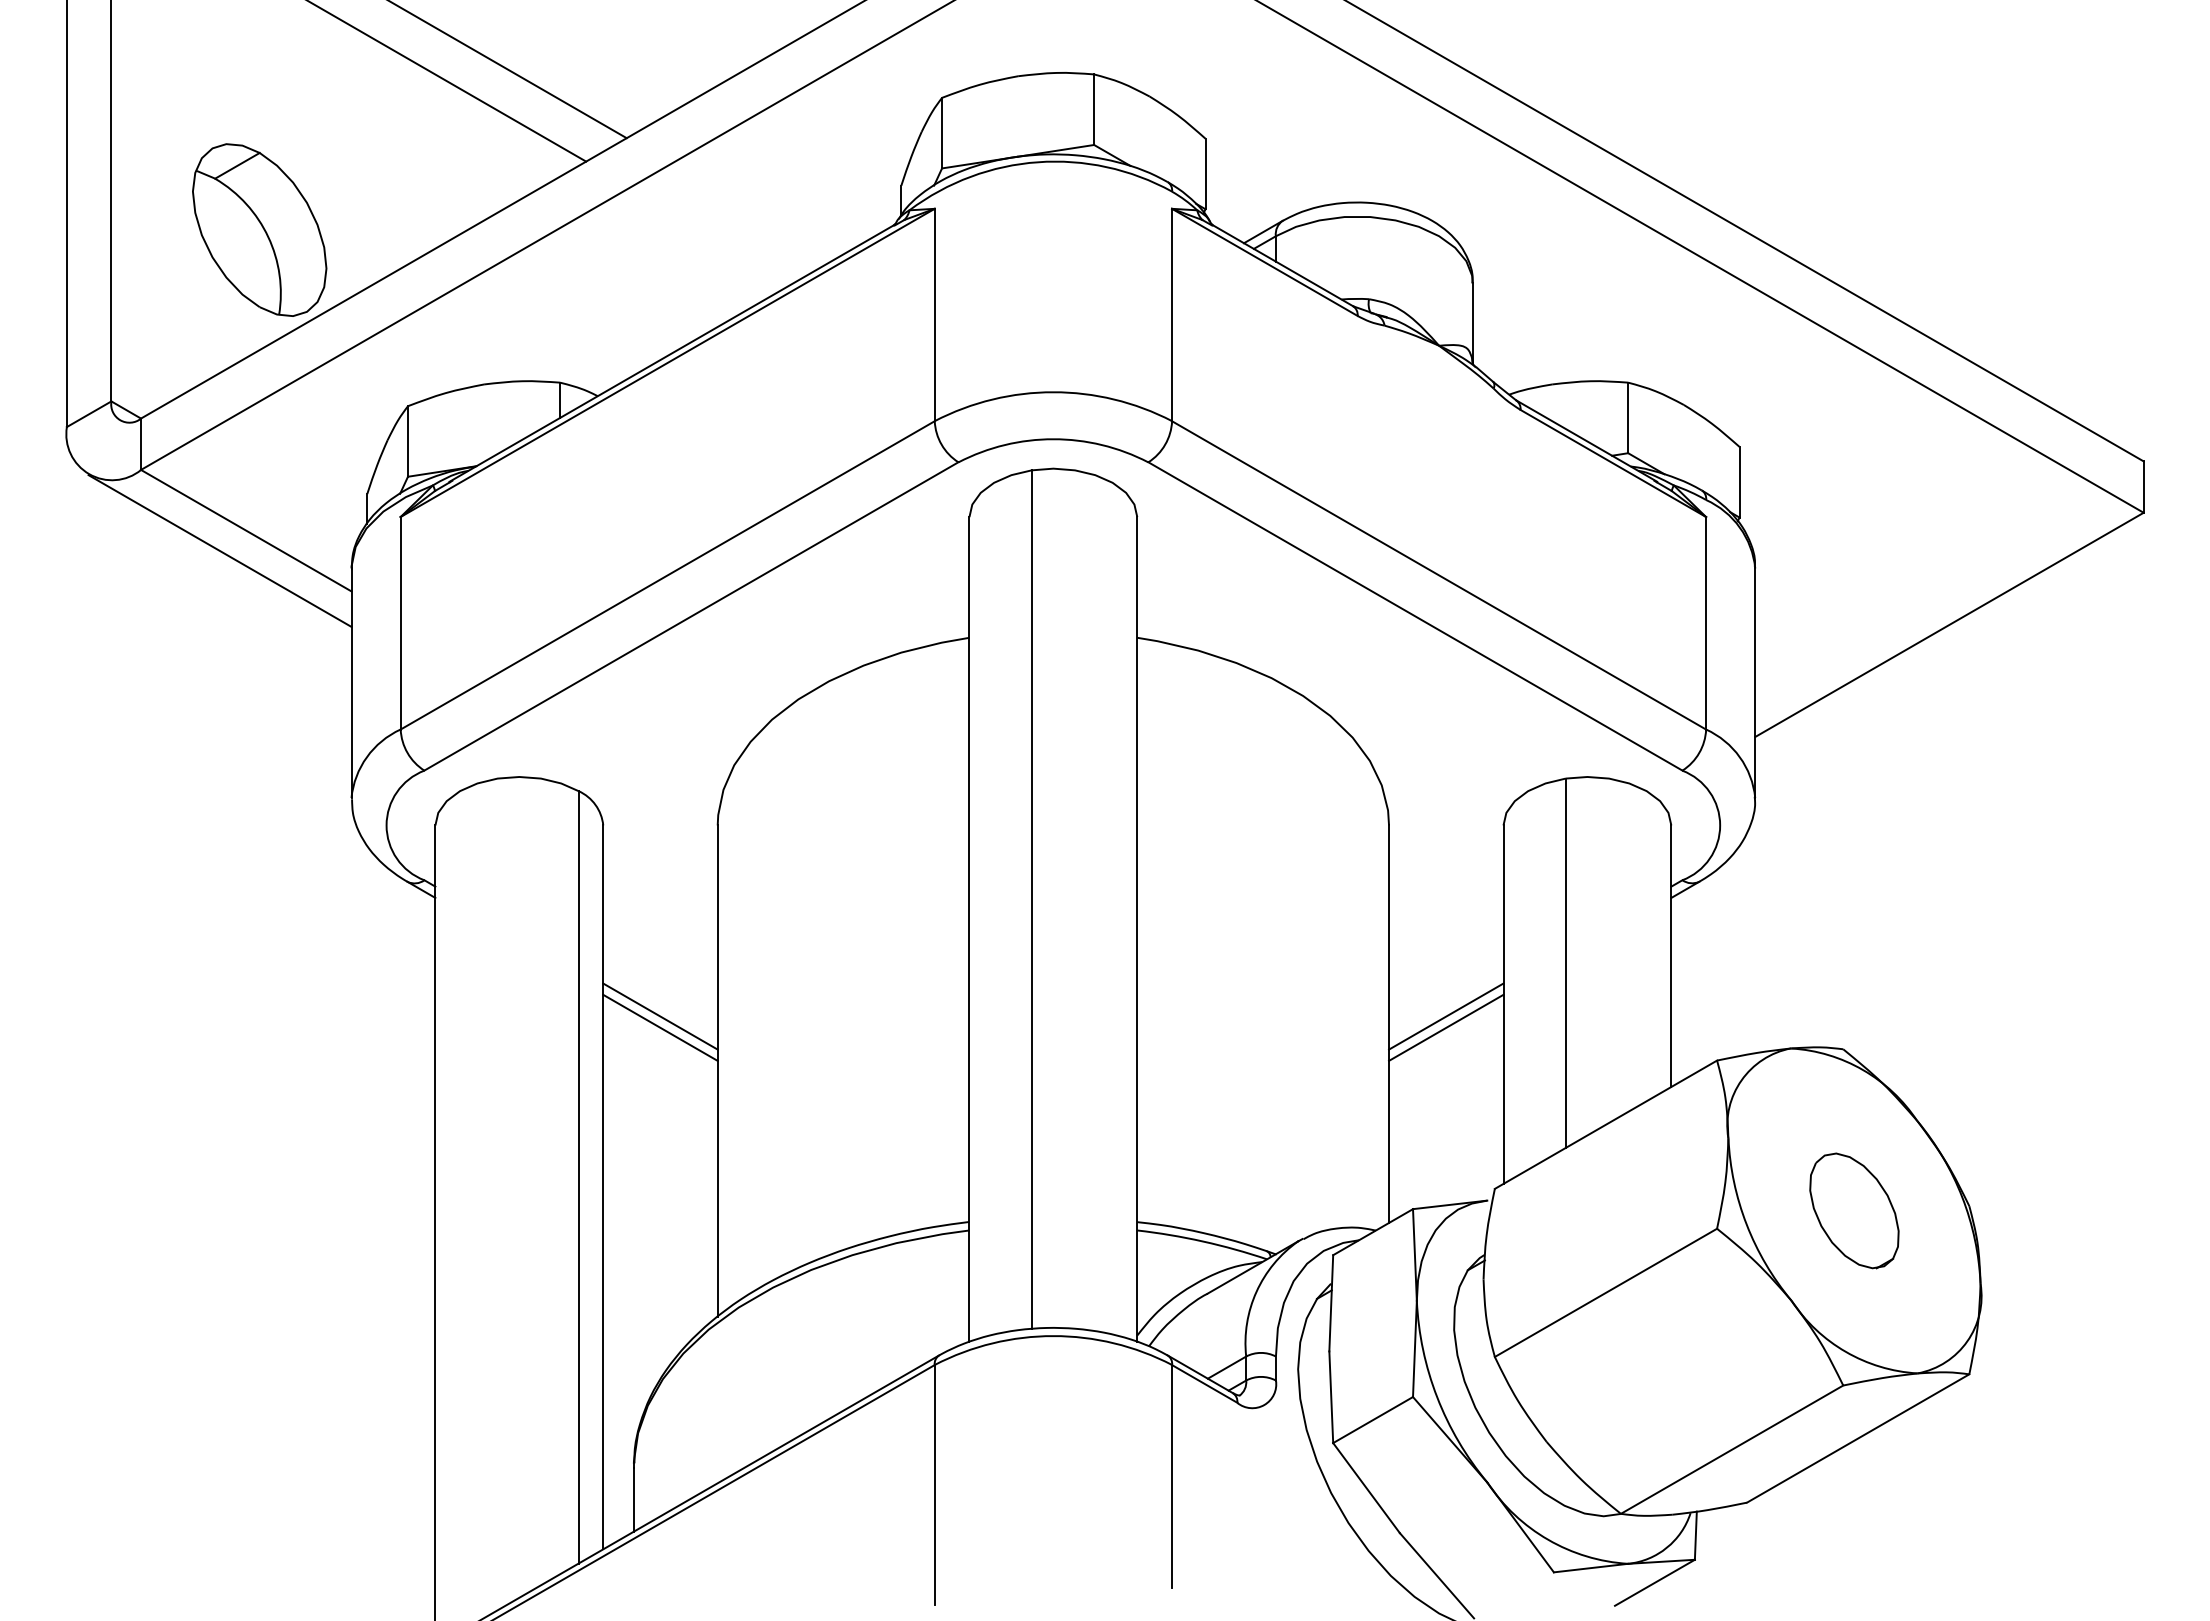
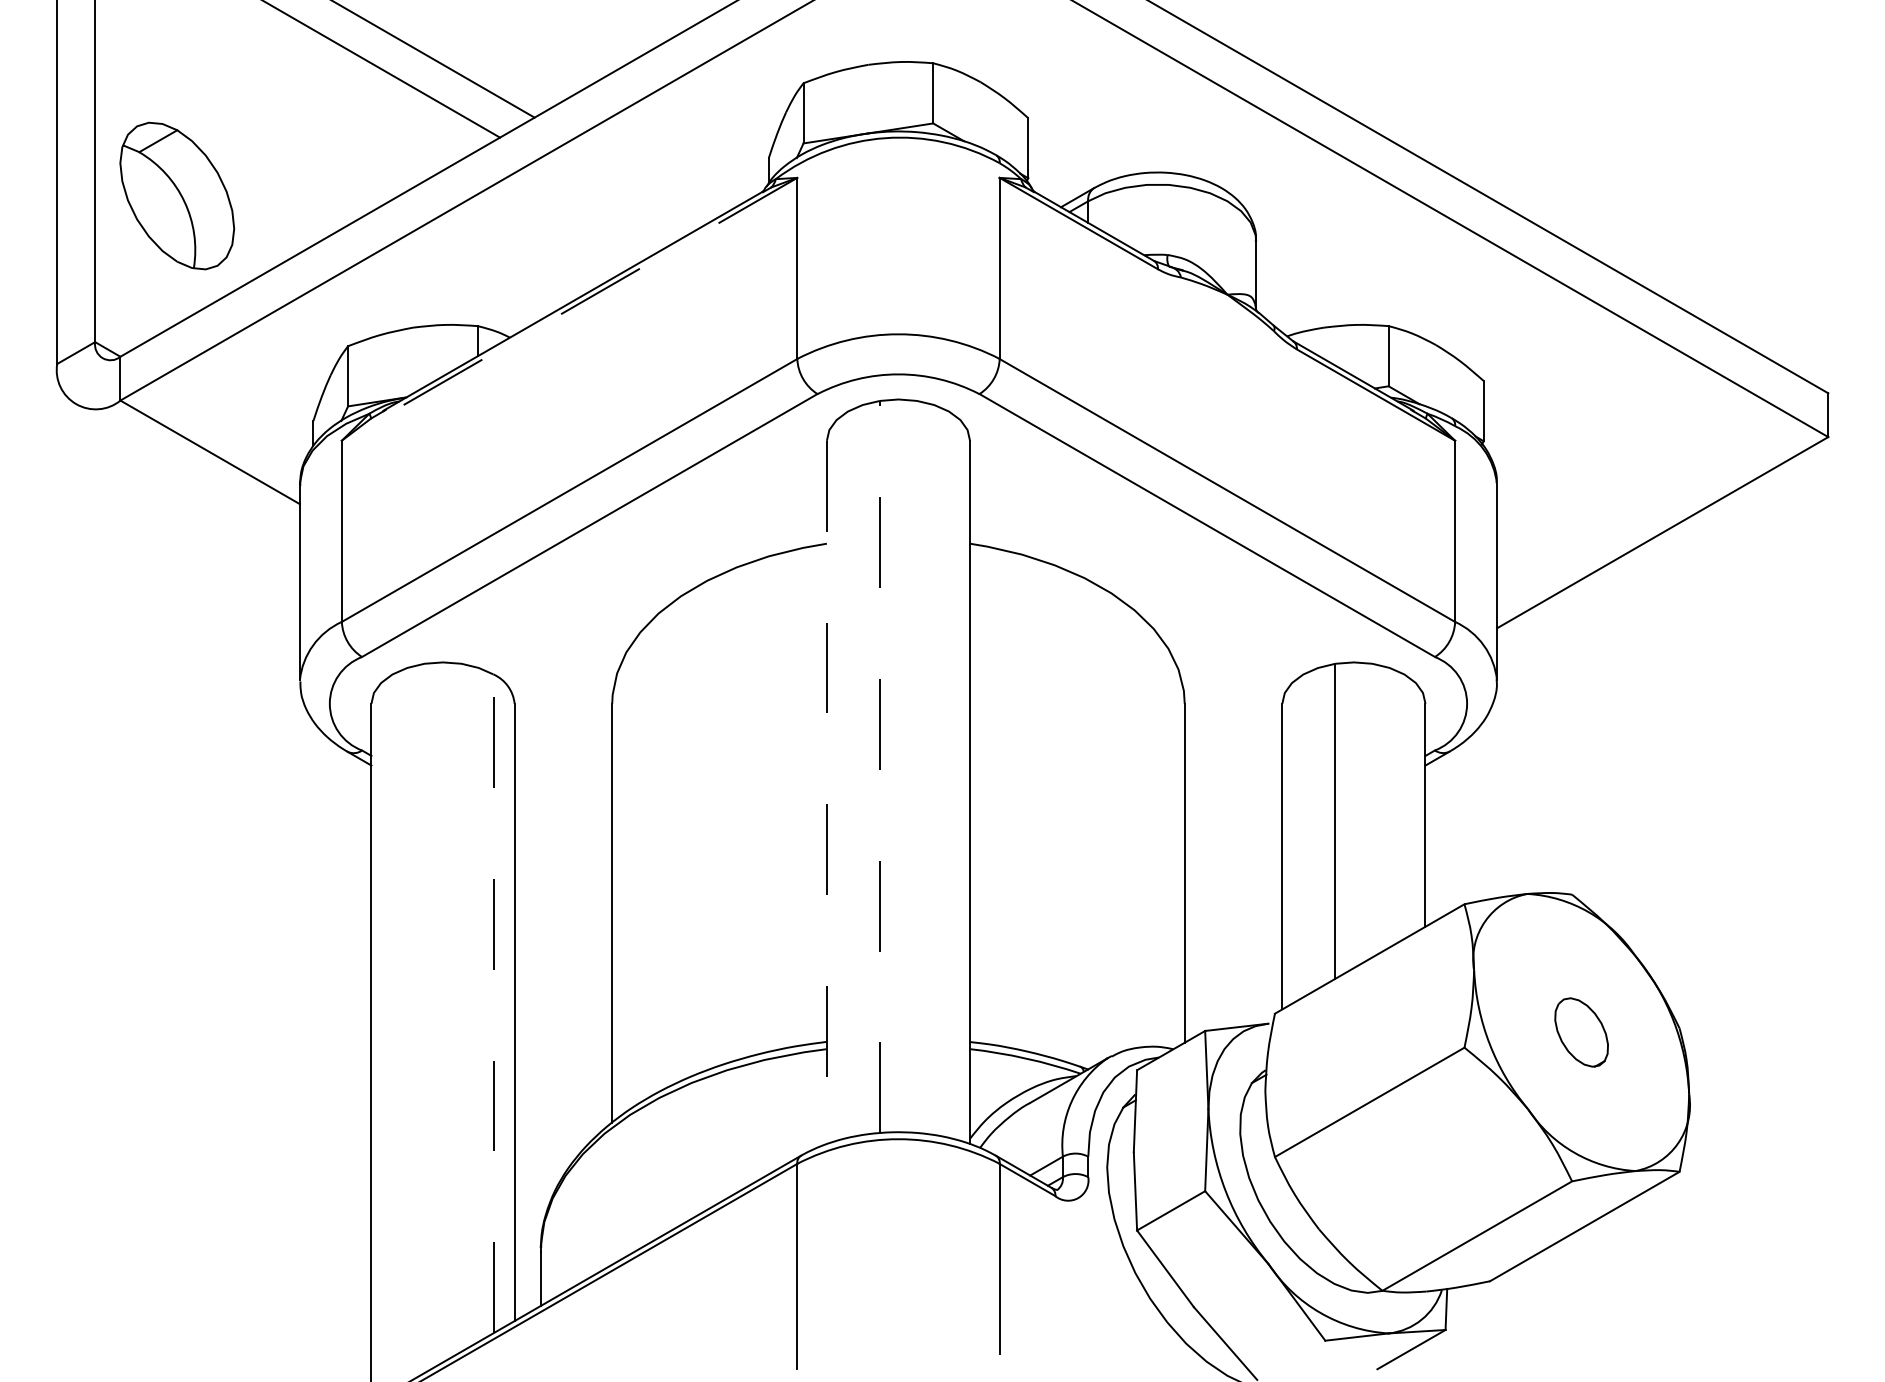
part: (259, 229) -> (177, 195), moved
line: (667, 363) -> (569, 309), solid -> dashed
line: (219, 550) -> (187, 469), removed
line: (1031, 899) -> (879, 766), solid -> dashed
line: (969, 930) -> (826, 793), solid -> dashed
line: (660, 1016) -> (563, 866), removed
line: (1446, 1016) -> (1233, 866), removed
line: (660, 1027) -> (563, 876), removed
line: (1446, 1027) -> (1233, 876), removed
line: (578, 1176) -> (493, 1003), solid -> dashed
part: (1854, 1210) -> (1581, 1032), size x0.7

